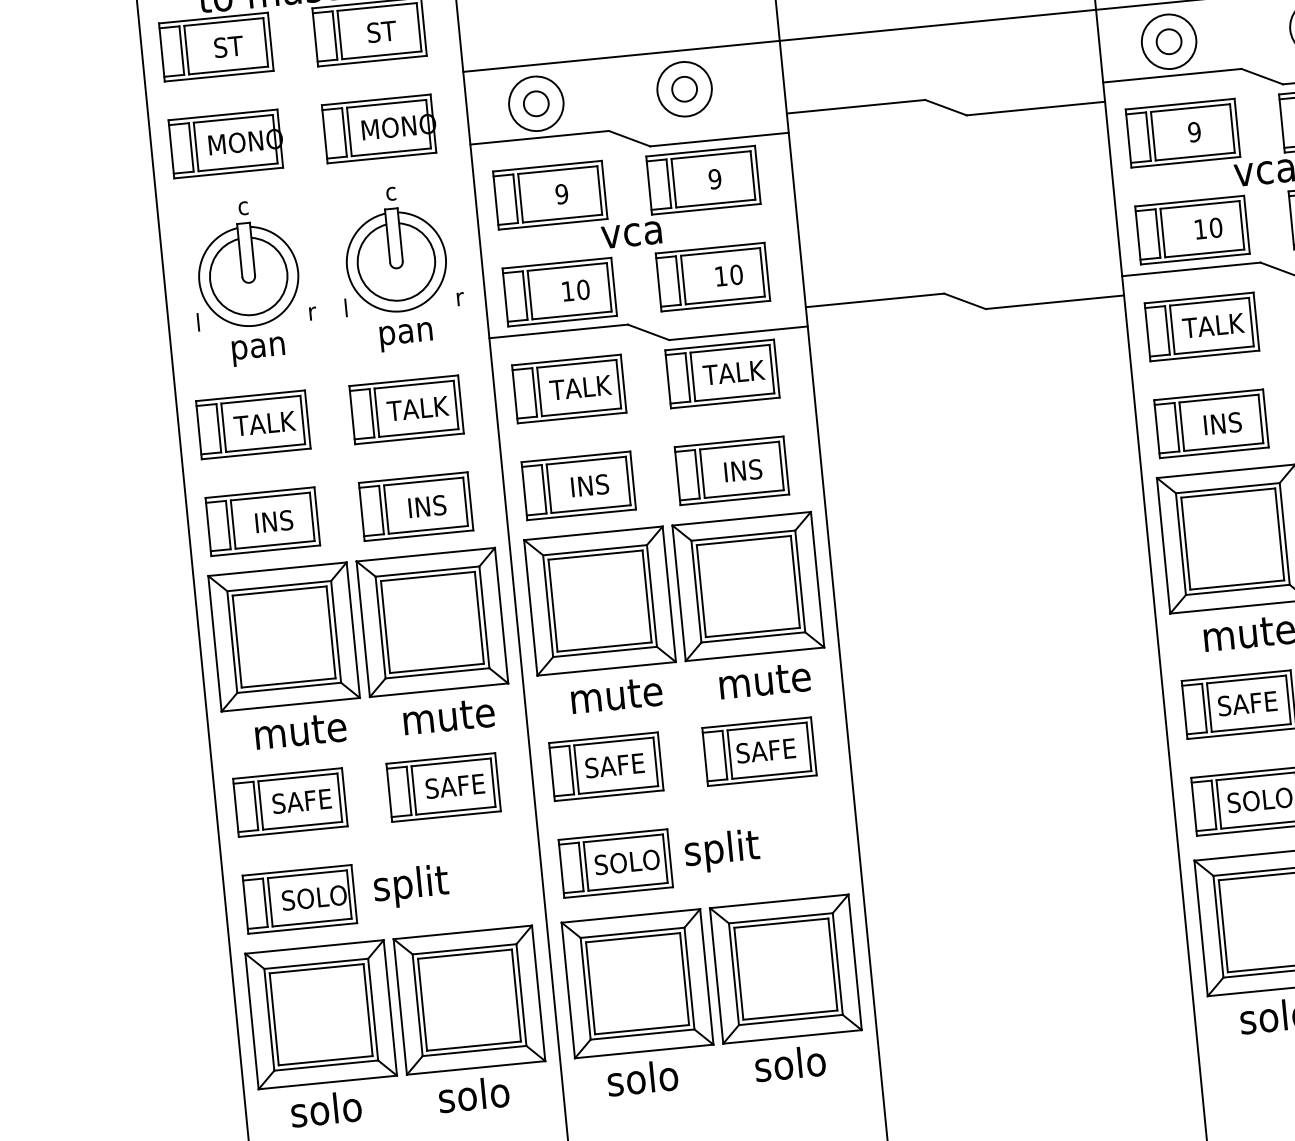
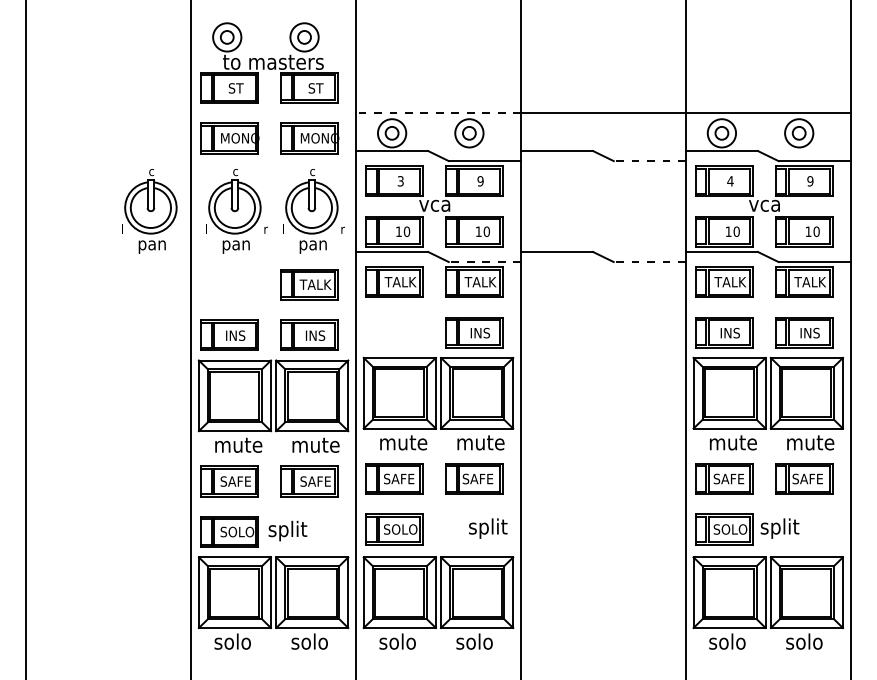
line: (621, 57) -> (438, 113), solid -> dashed
line: (1035, 109) -> (649, 161), solid -> dashed
text: (1194, 132) -> (730, 181), 9 -> 4
text: (561, 194) -> (400, 181), 9 -> 3
part: (85, 299) -> (149, 211), added
line: (1054, 303) -> (649, 262), solid -> dashed
line: (737, 334) -> (484, 262), solid -> dashed
part: (252, 424) -> (229, 284), removed
part: (578, 485) -> (394, 332), removed
text: (722, 851) -> (488, 528), moved

